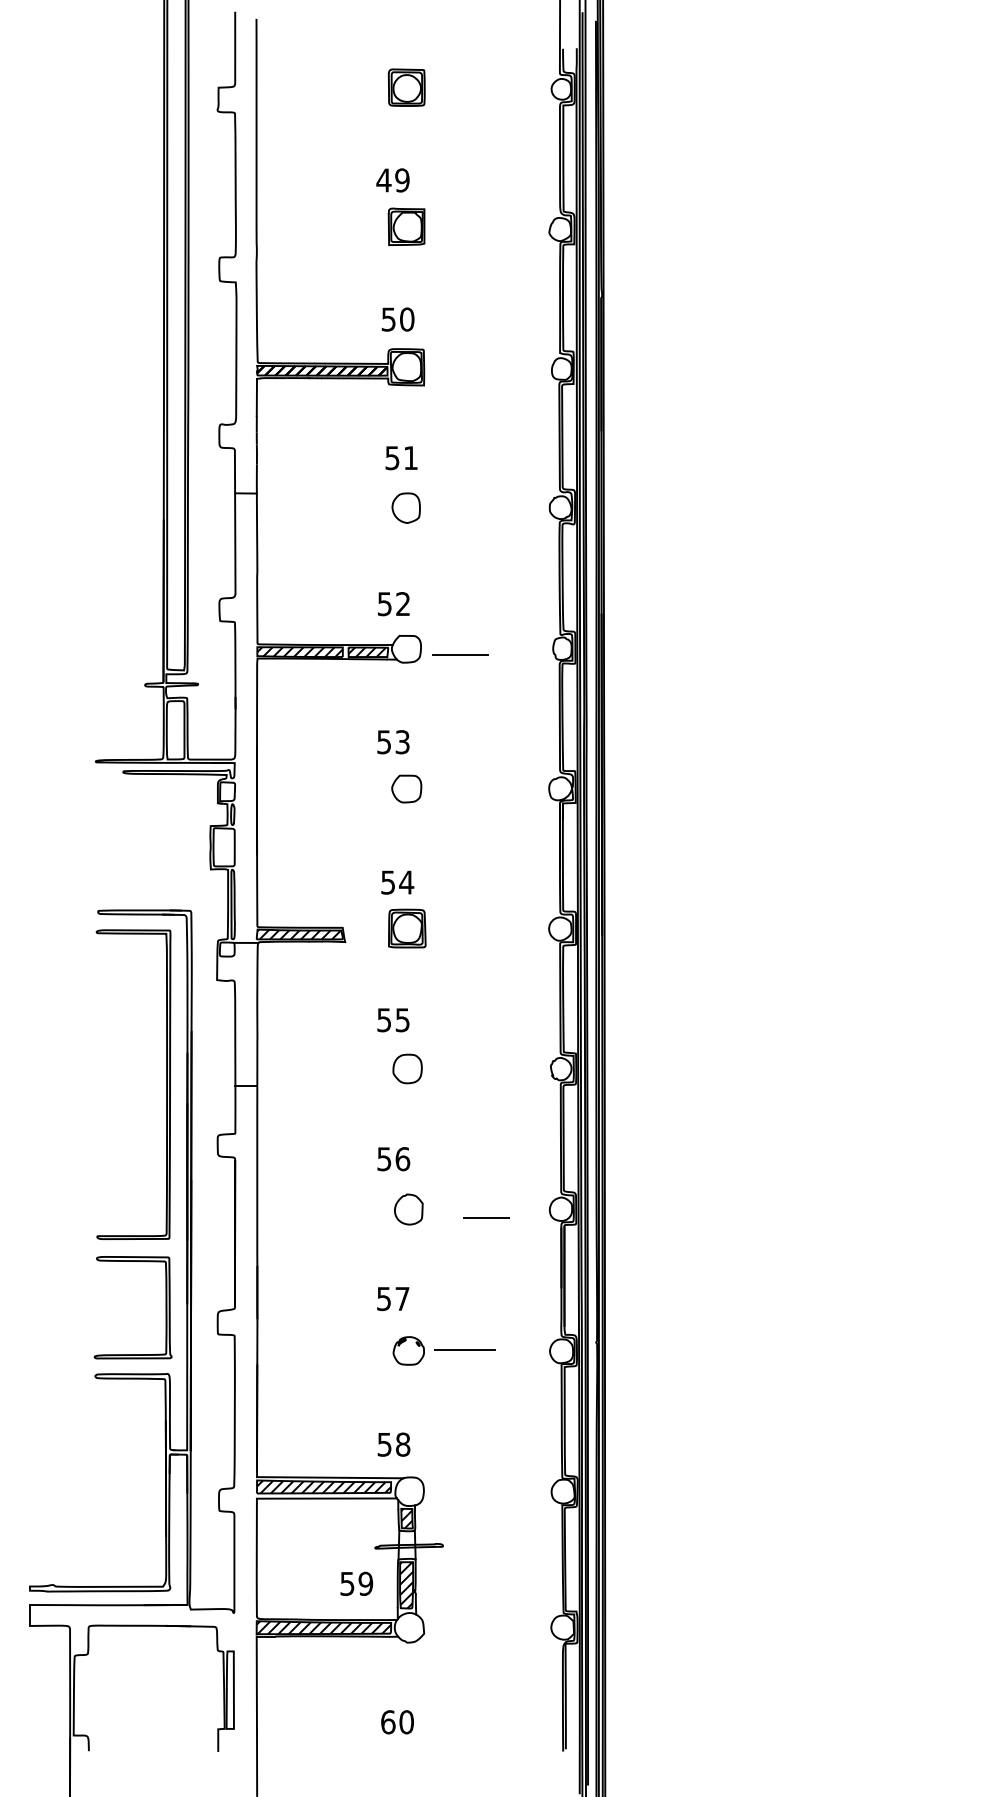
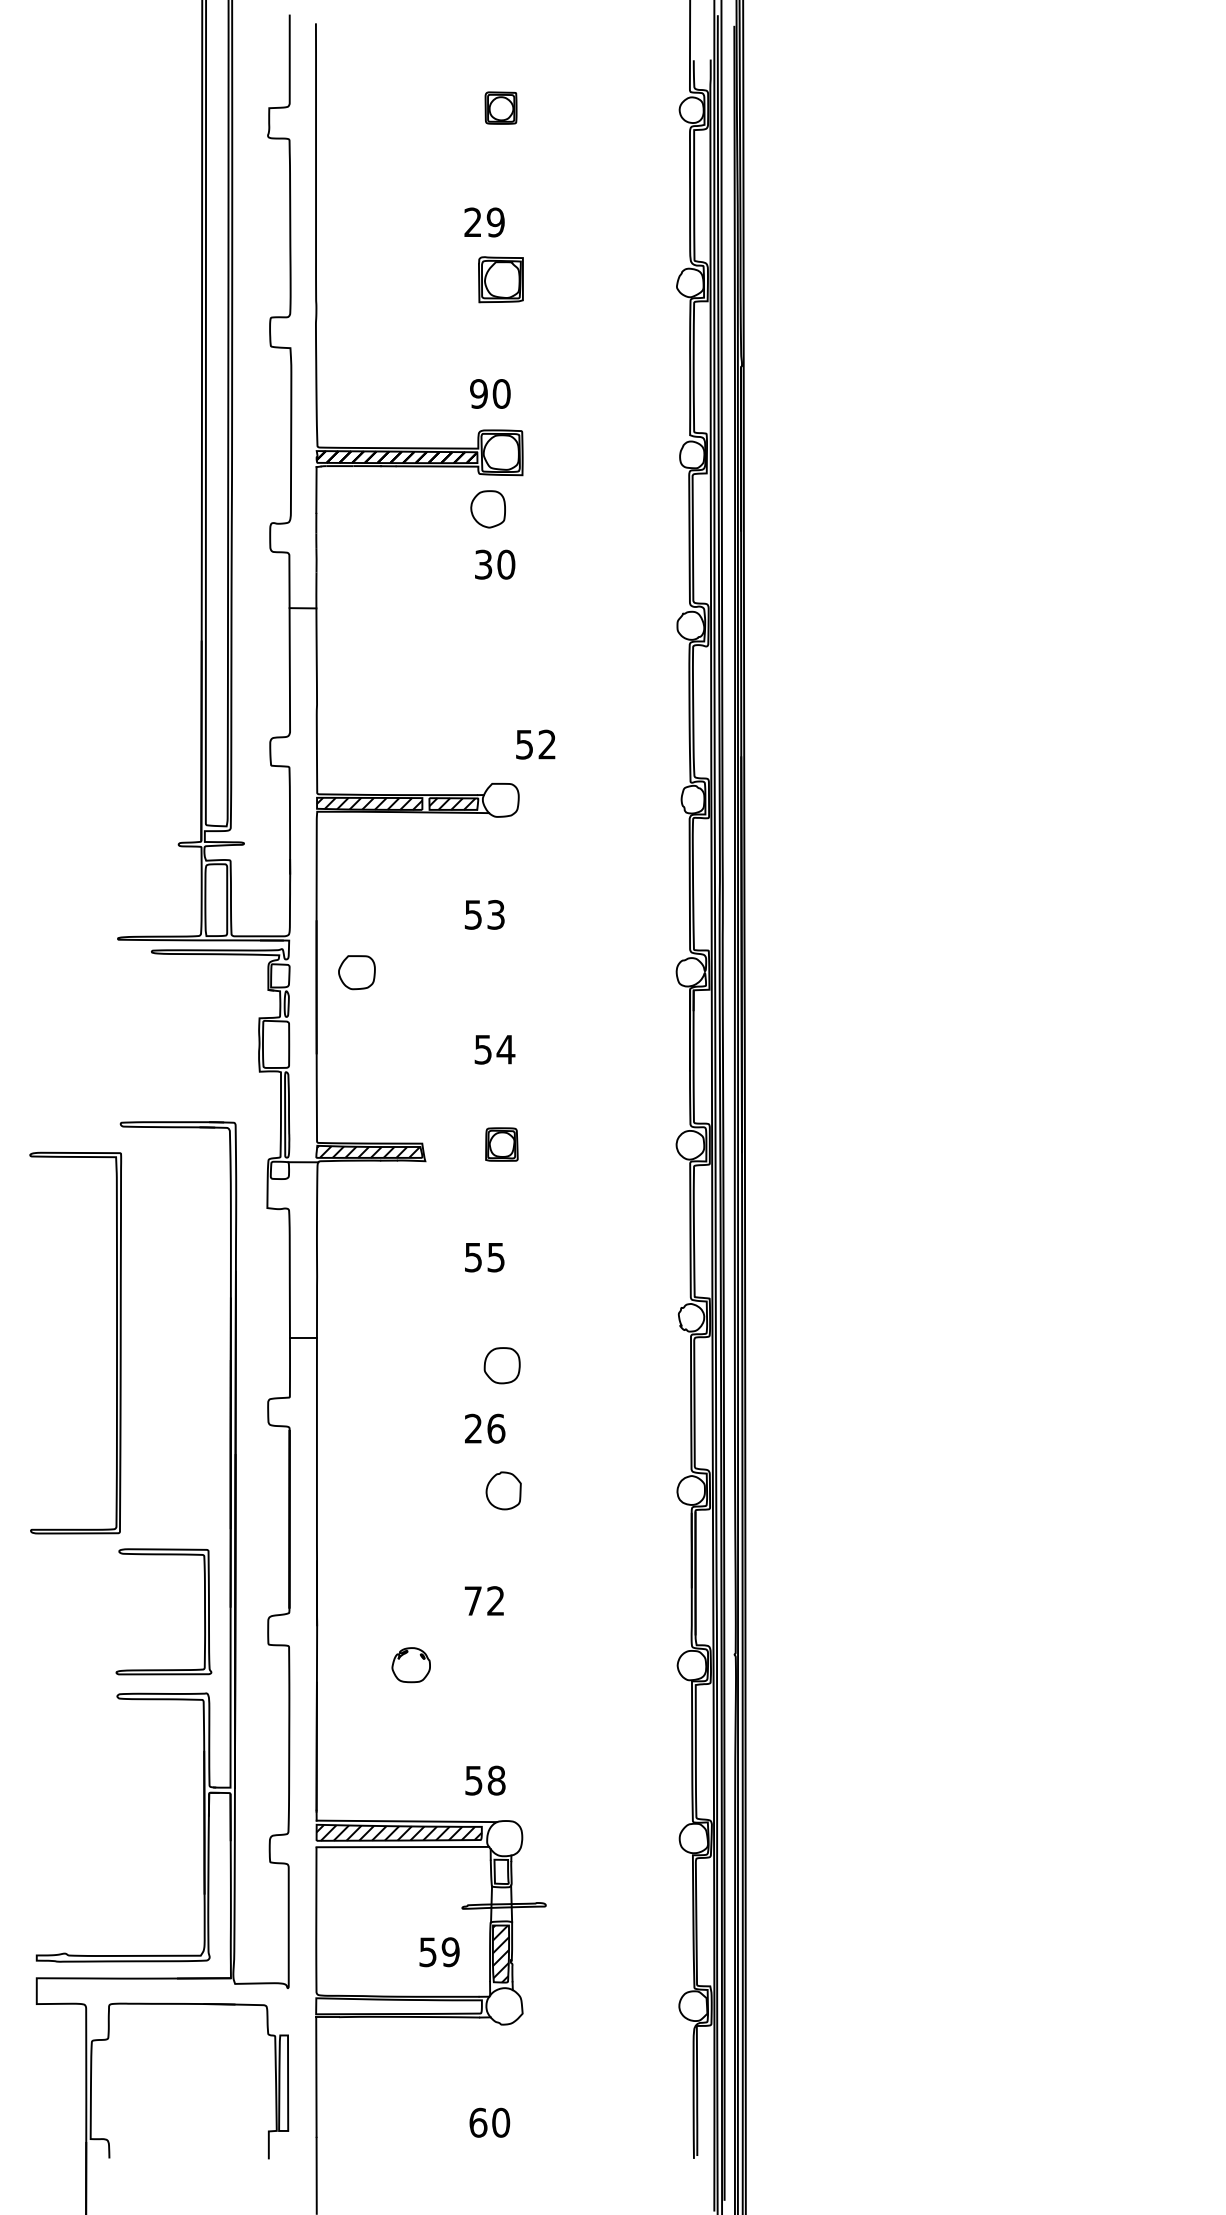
part: (406, 87) -> (500, 107), size x0.7
text: (383, 180) -> (472, 222), 49 -> 29
text: (388, 319) -> (478, 393), 50 -> 90
text: (402, 458) -> (495, 565), 51 -> 30
part: (405, 507) -> (487, 508), moved
text: (393, 604) -> (535, 745), moved
line: (459, 654) -> (566, 806), removed
part: (406, 788) -> (356, 971), moved
text: (397, 882) -> (494, 1049), moved
part: (407, 928) -> (502, 1144), size x0.7
part: (407, 1068) -> (502, 1365), moved
part: (166, 1084) -> (116, 1342), moved
text: (384, 1159) -> (473, 1429), 56 -> 26
line: (485, 1217) -> (598, 1500), removed
text: (393, 1298) -> (484, 1600), 57 -> 72
part: (408, 1350) -> (410, 1664), moved
line: (464, 1350) -> (572, 1664), removed
hatch: (406, 1518) -> (500, 1871), removed
hatch: (323, 1627) -> (398, 2005), removed

